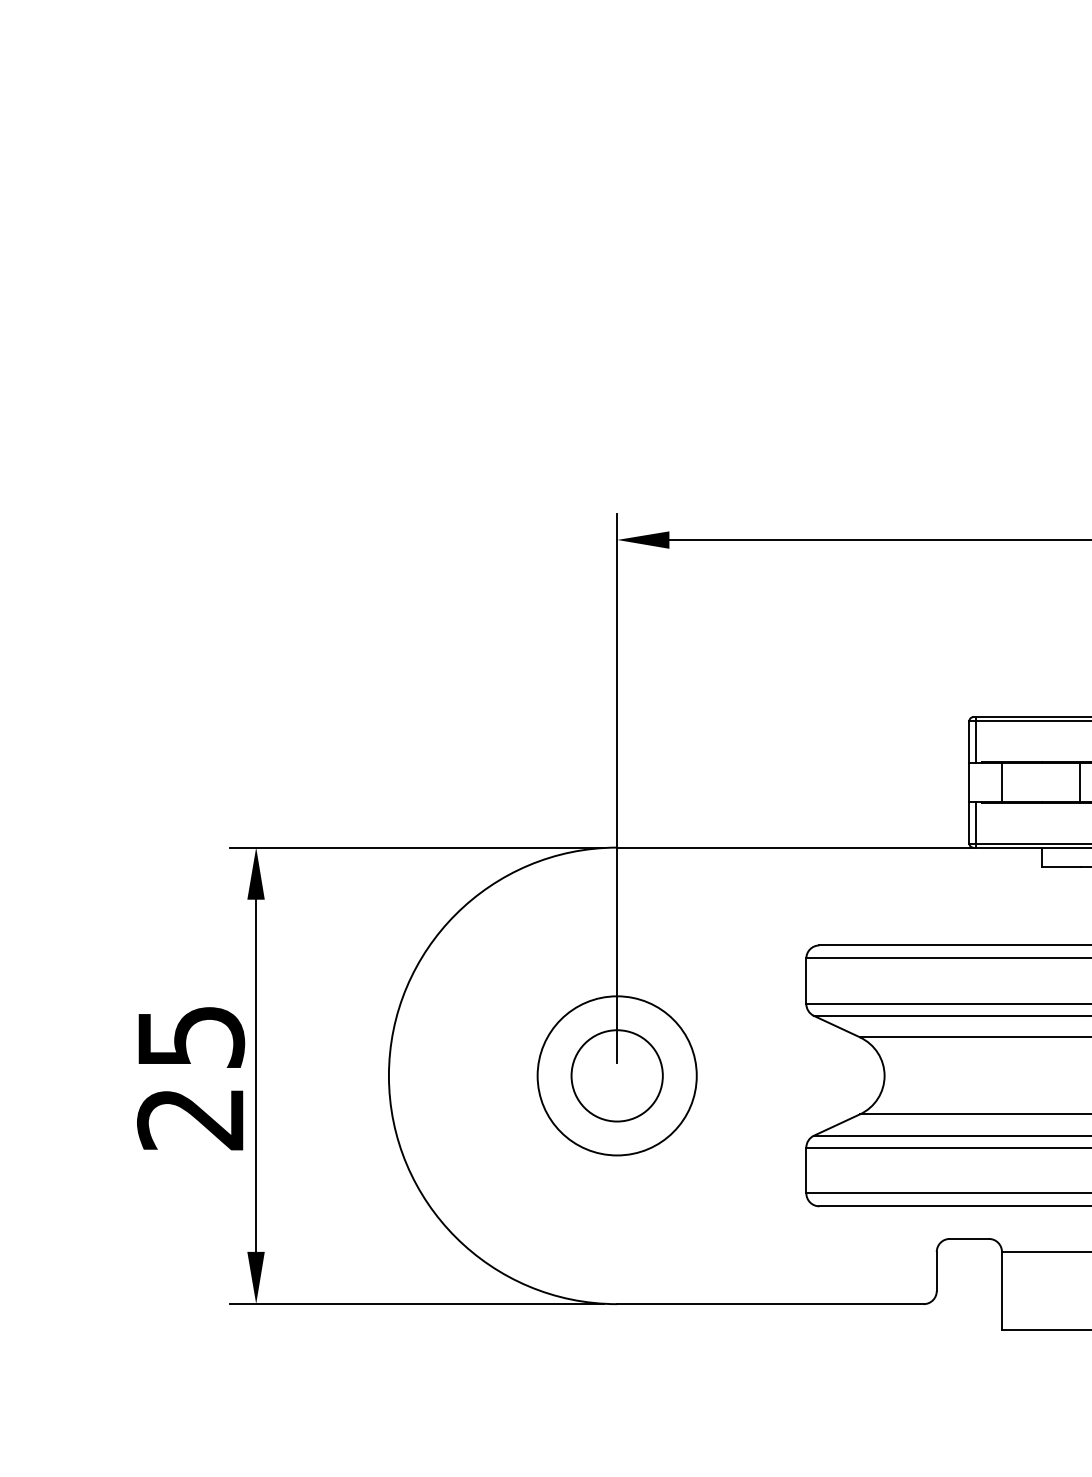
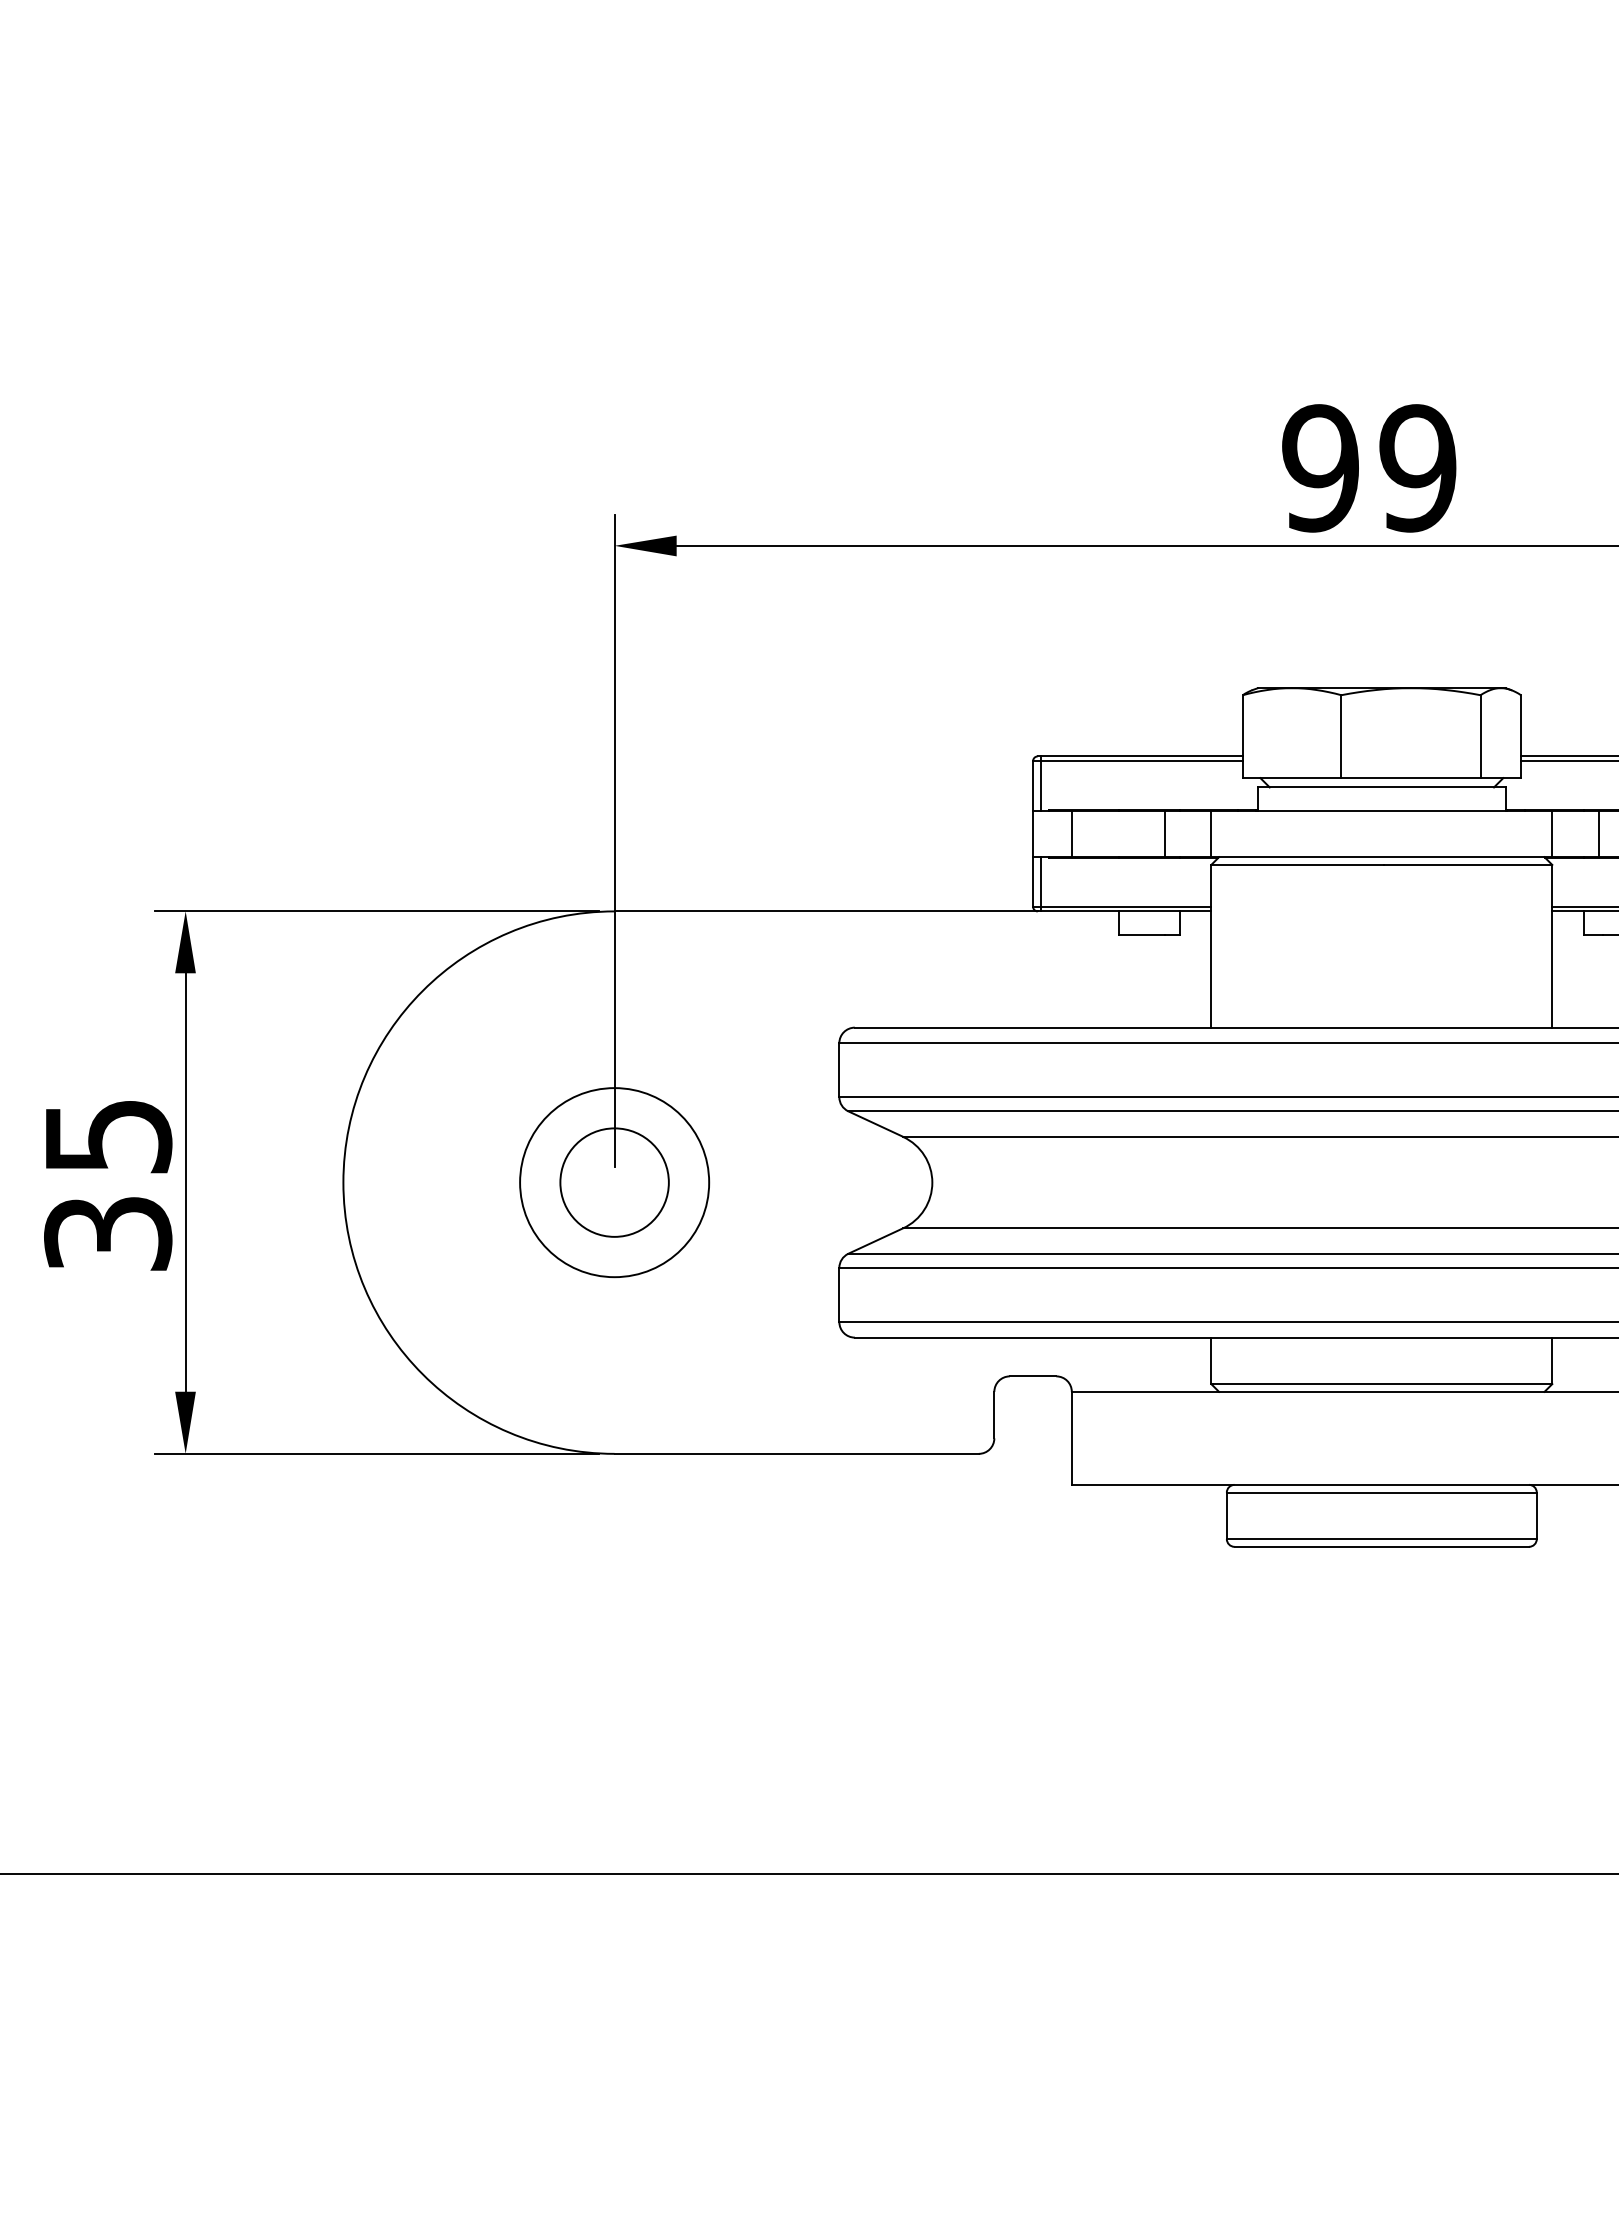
text: (191, 1119) -> (108, 1234), 25 -> 35

